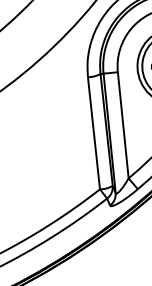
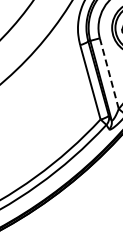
line: (123, 125) -> (109, 73), solid -> dashed

